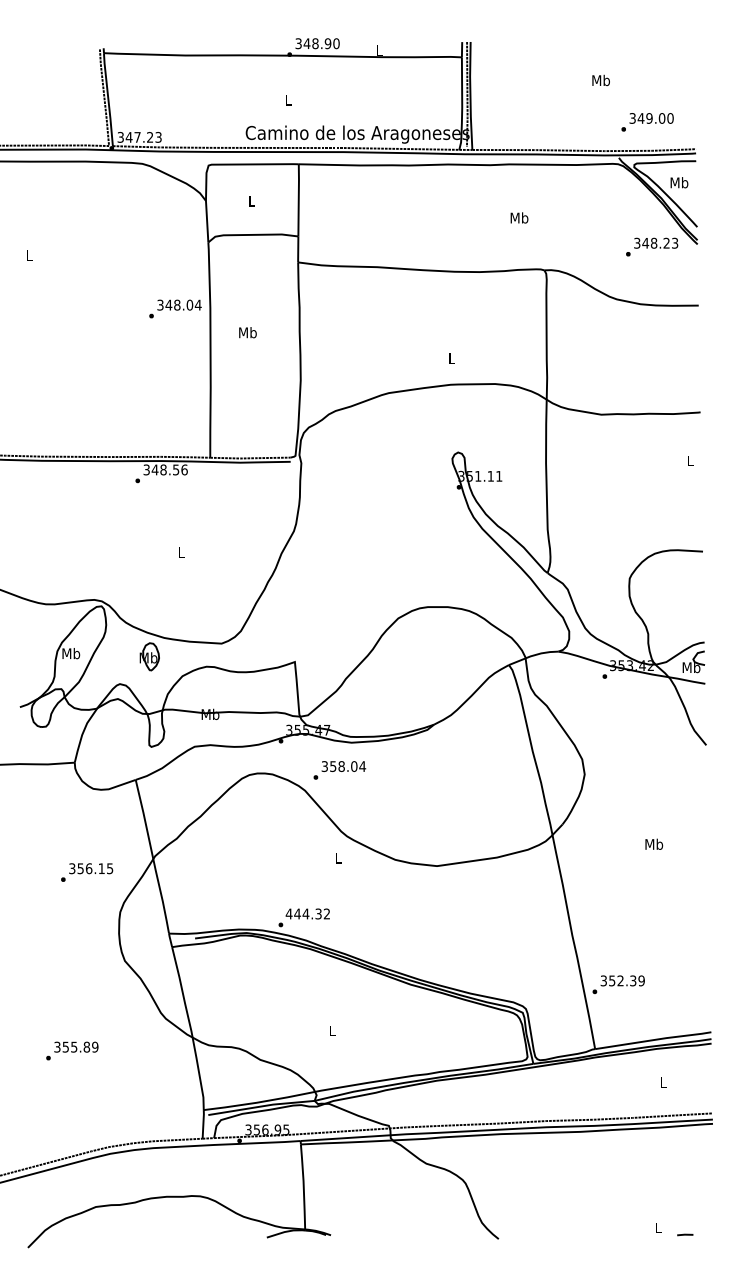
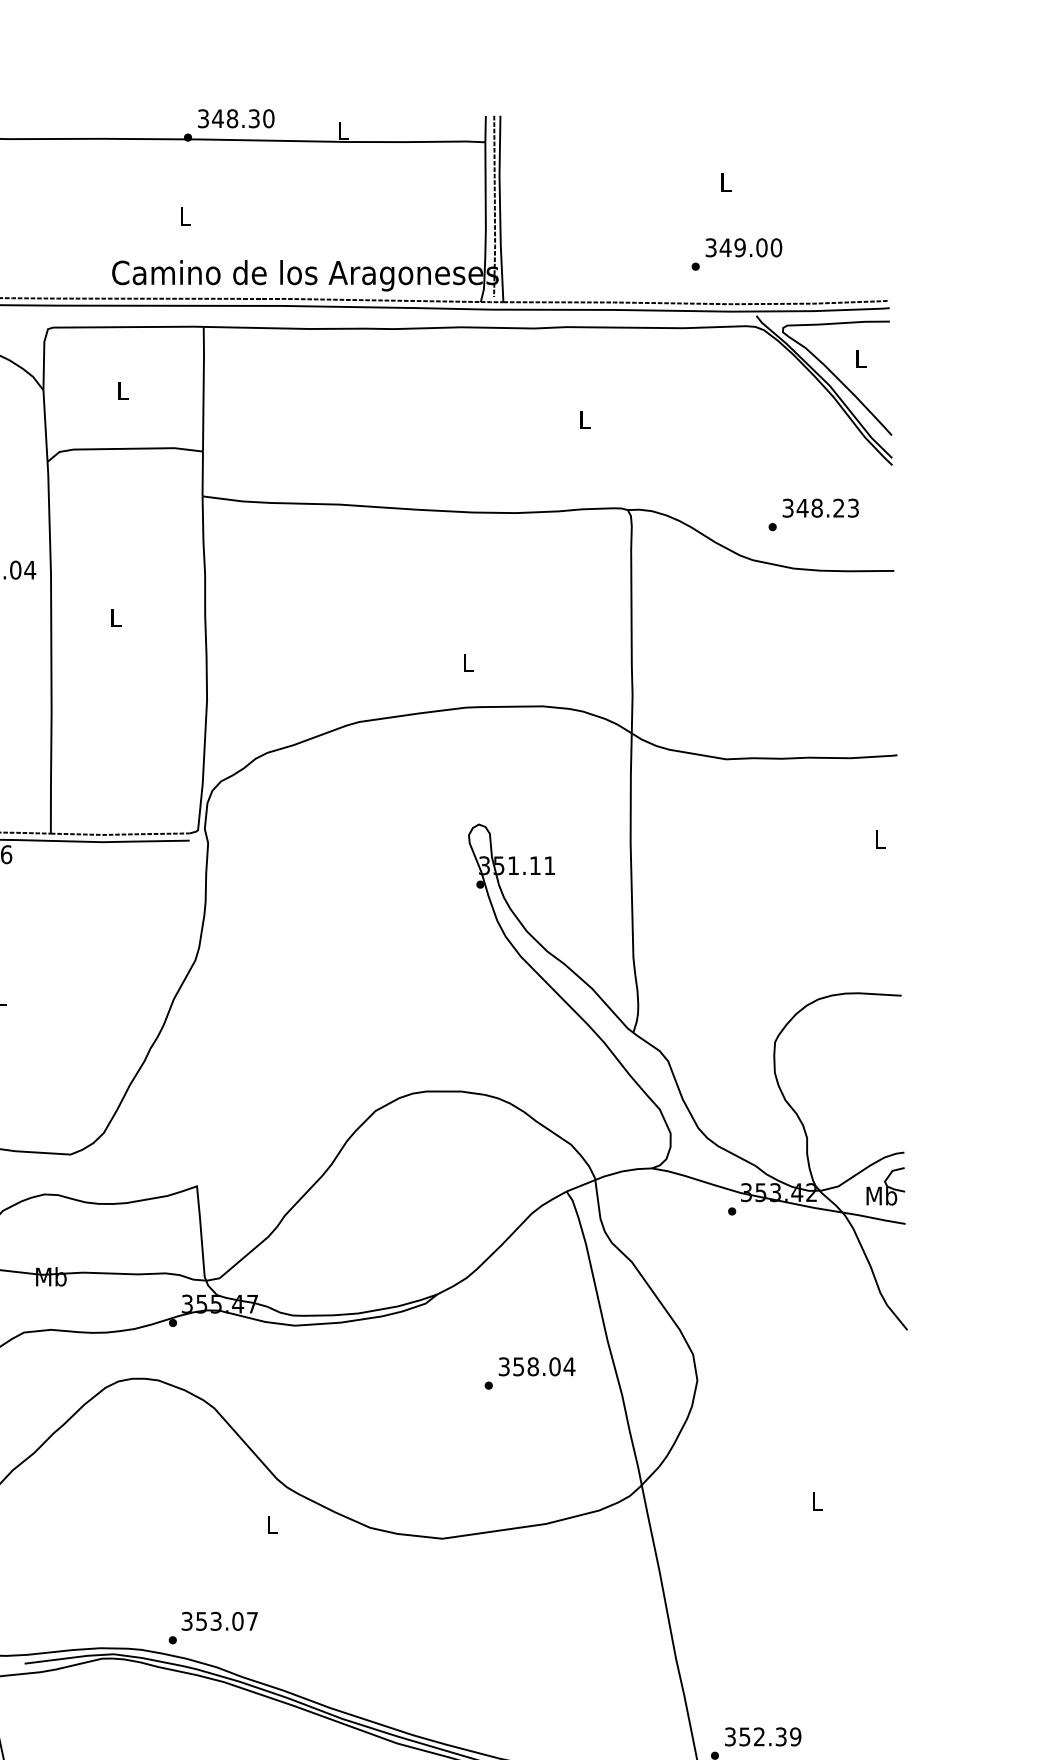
text: (327, 43) -> (253, 118), 348.90 -> 348.30
text: (600, 80) -> (724, 182), Mb -> L
text: (647, 122) -> (736, 254), moved
text: (679, 182) -> (861, 358), Mb -> L
text: (519, 217) -> (584, 418), Mb -> L
text: (652, 246) -> (814, 513), moved
text: (247, 332) -> (115, 617), Mb -> L
text: (339, 770) -> (529, 1373), moved
text: (654, 843) -> (817, 1499), Mb -> L
text: (307, 913) -> (218, 1620), 444.32 -> 353.07

